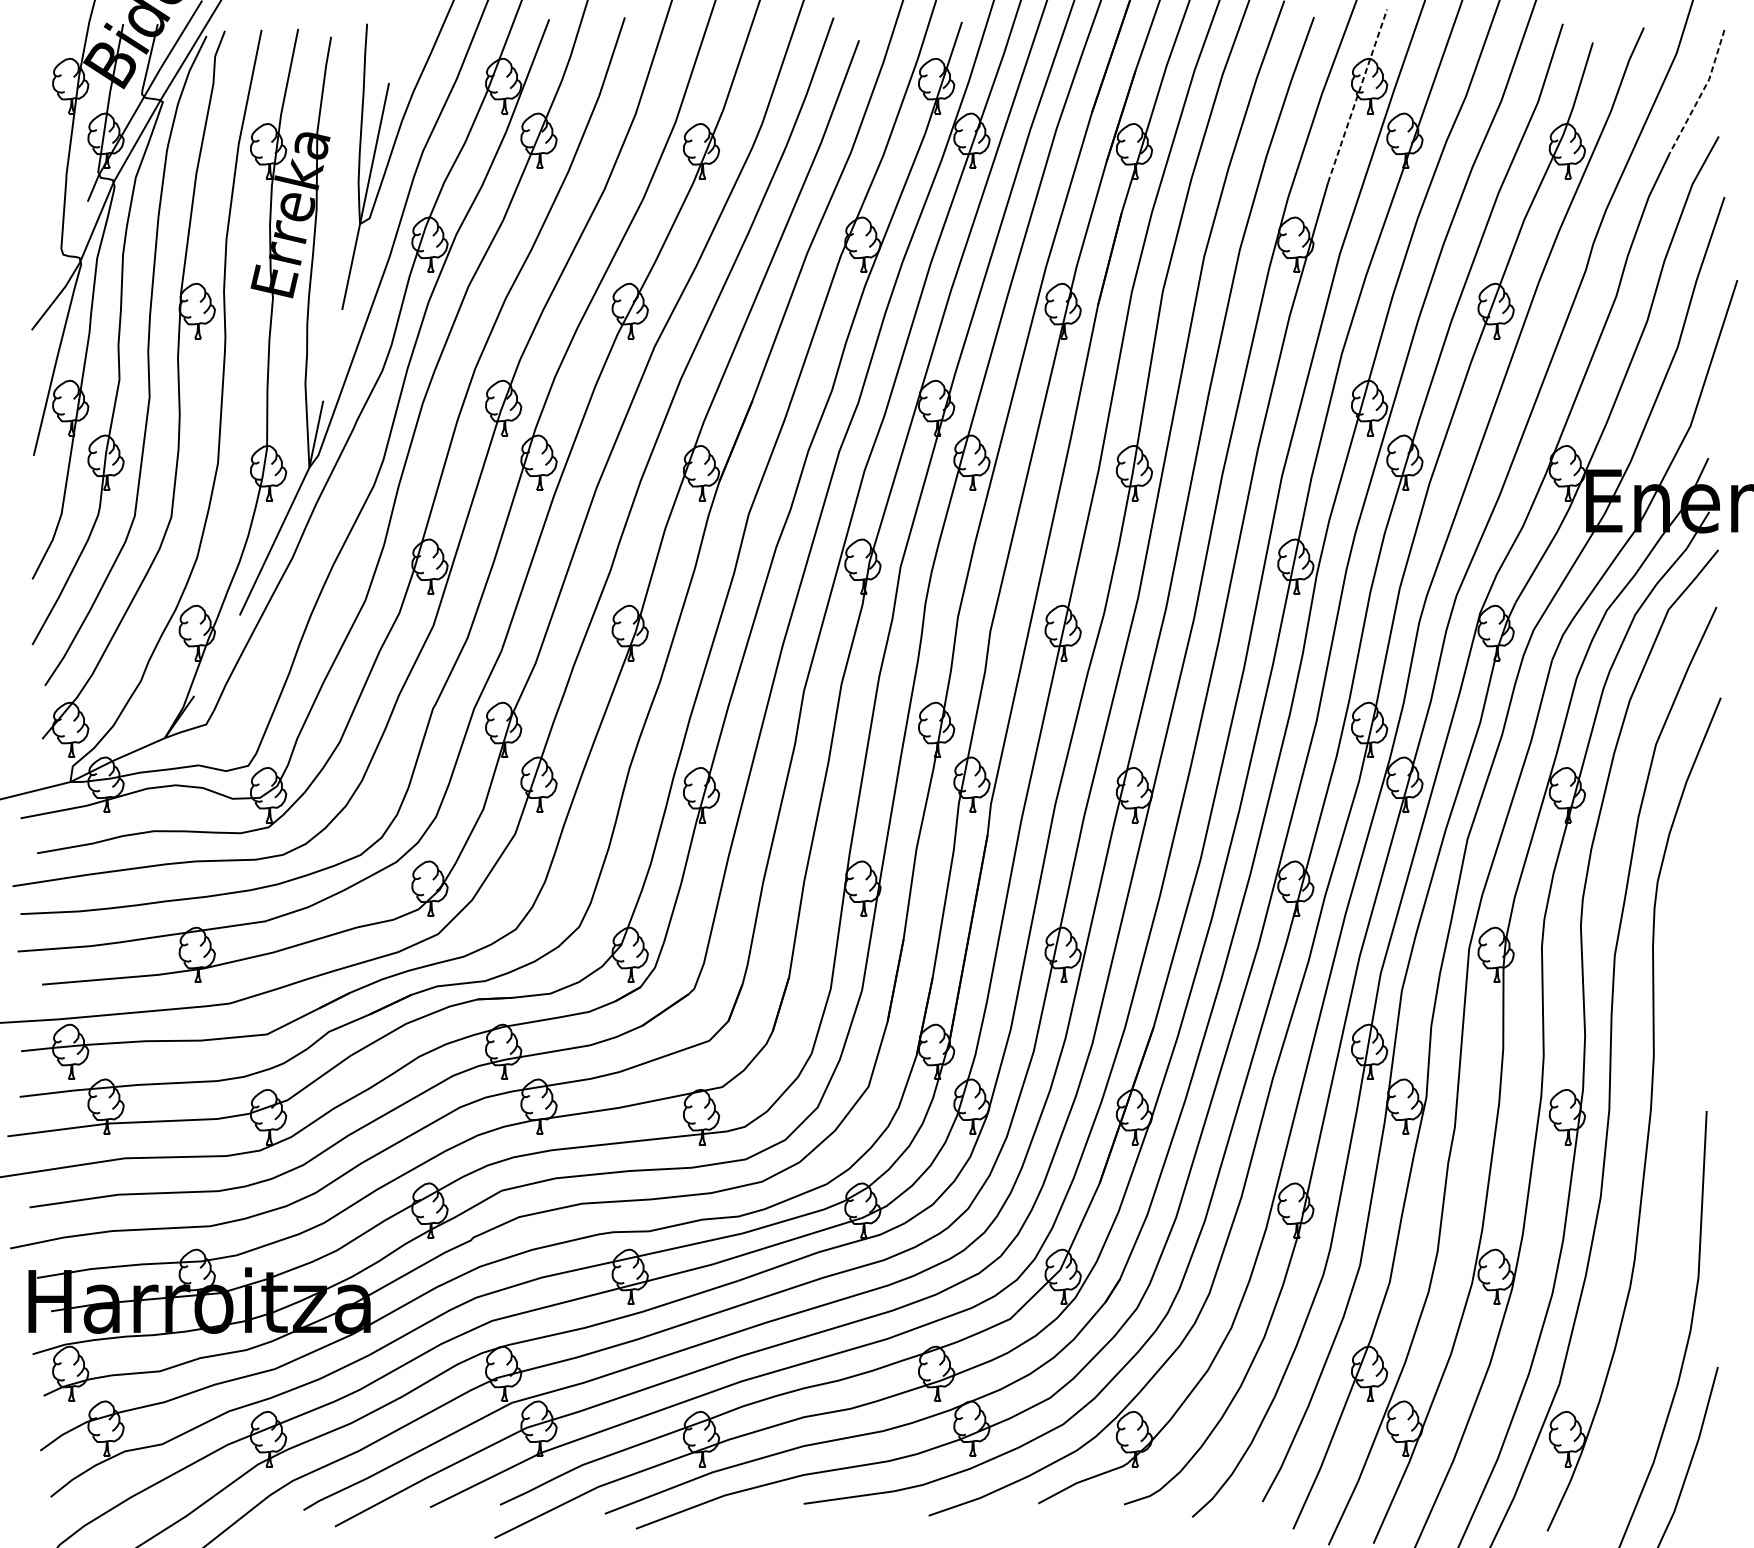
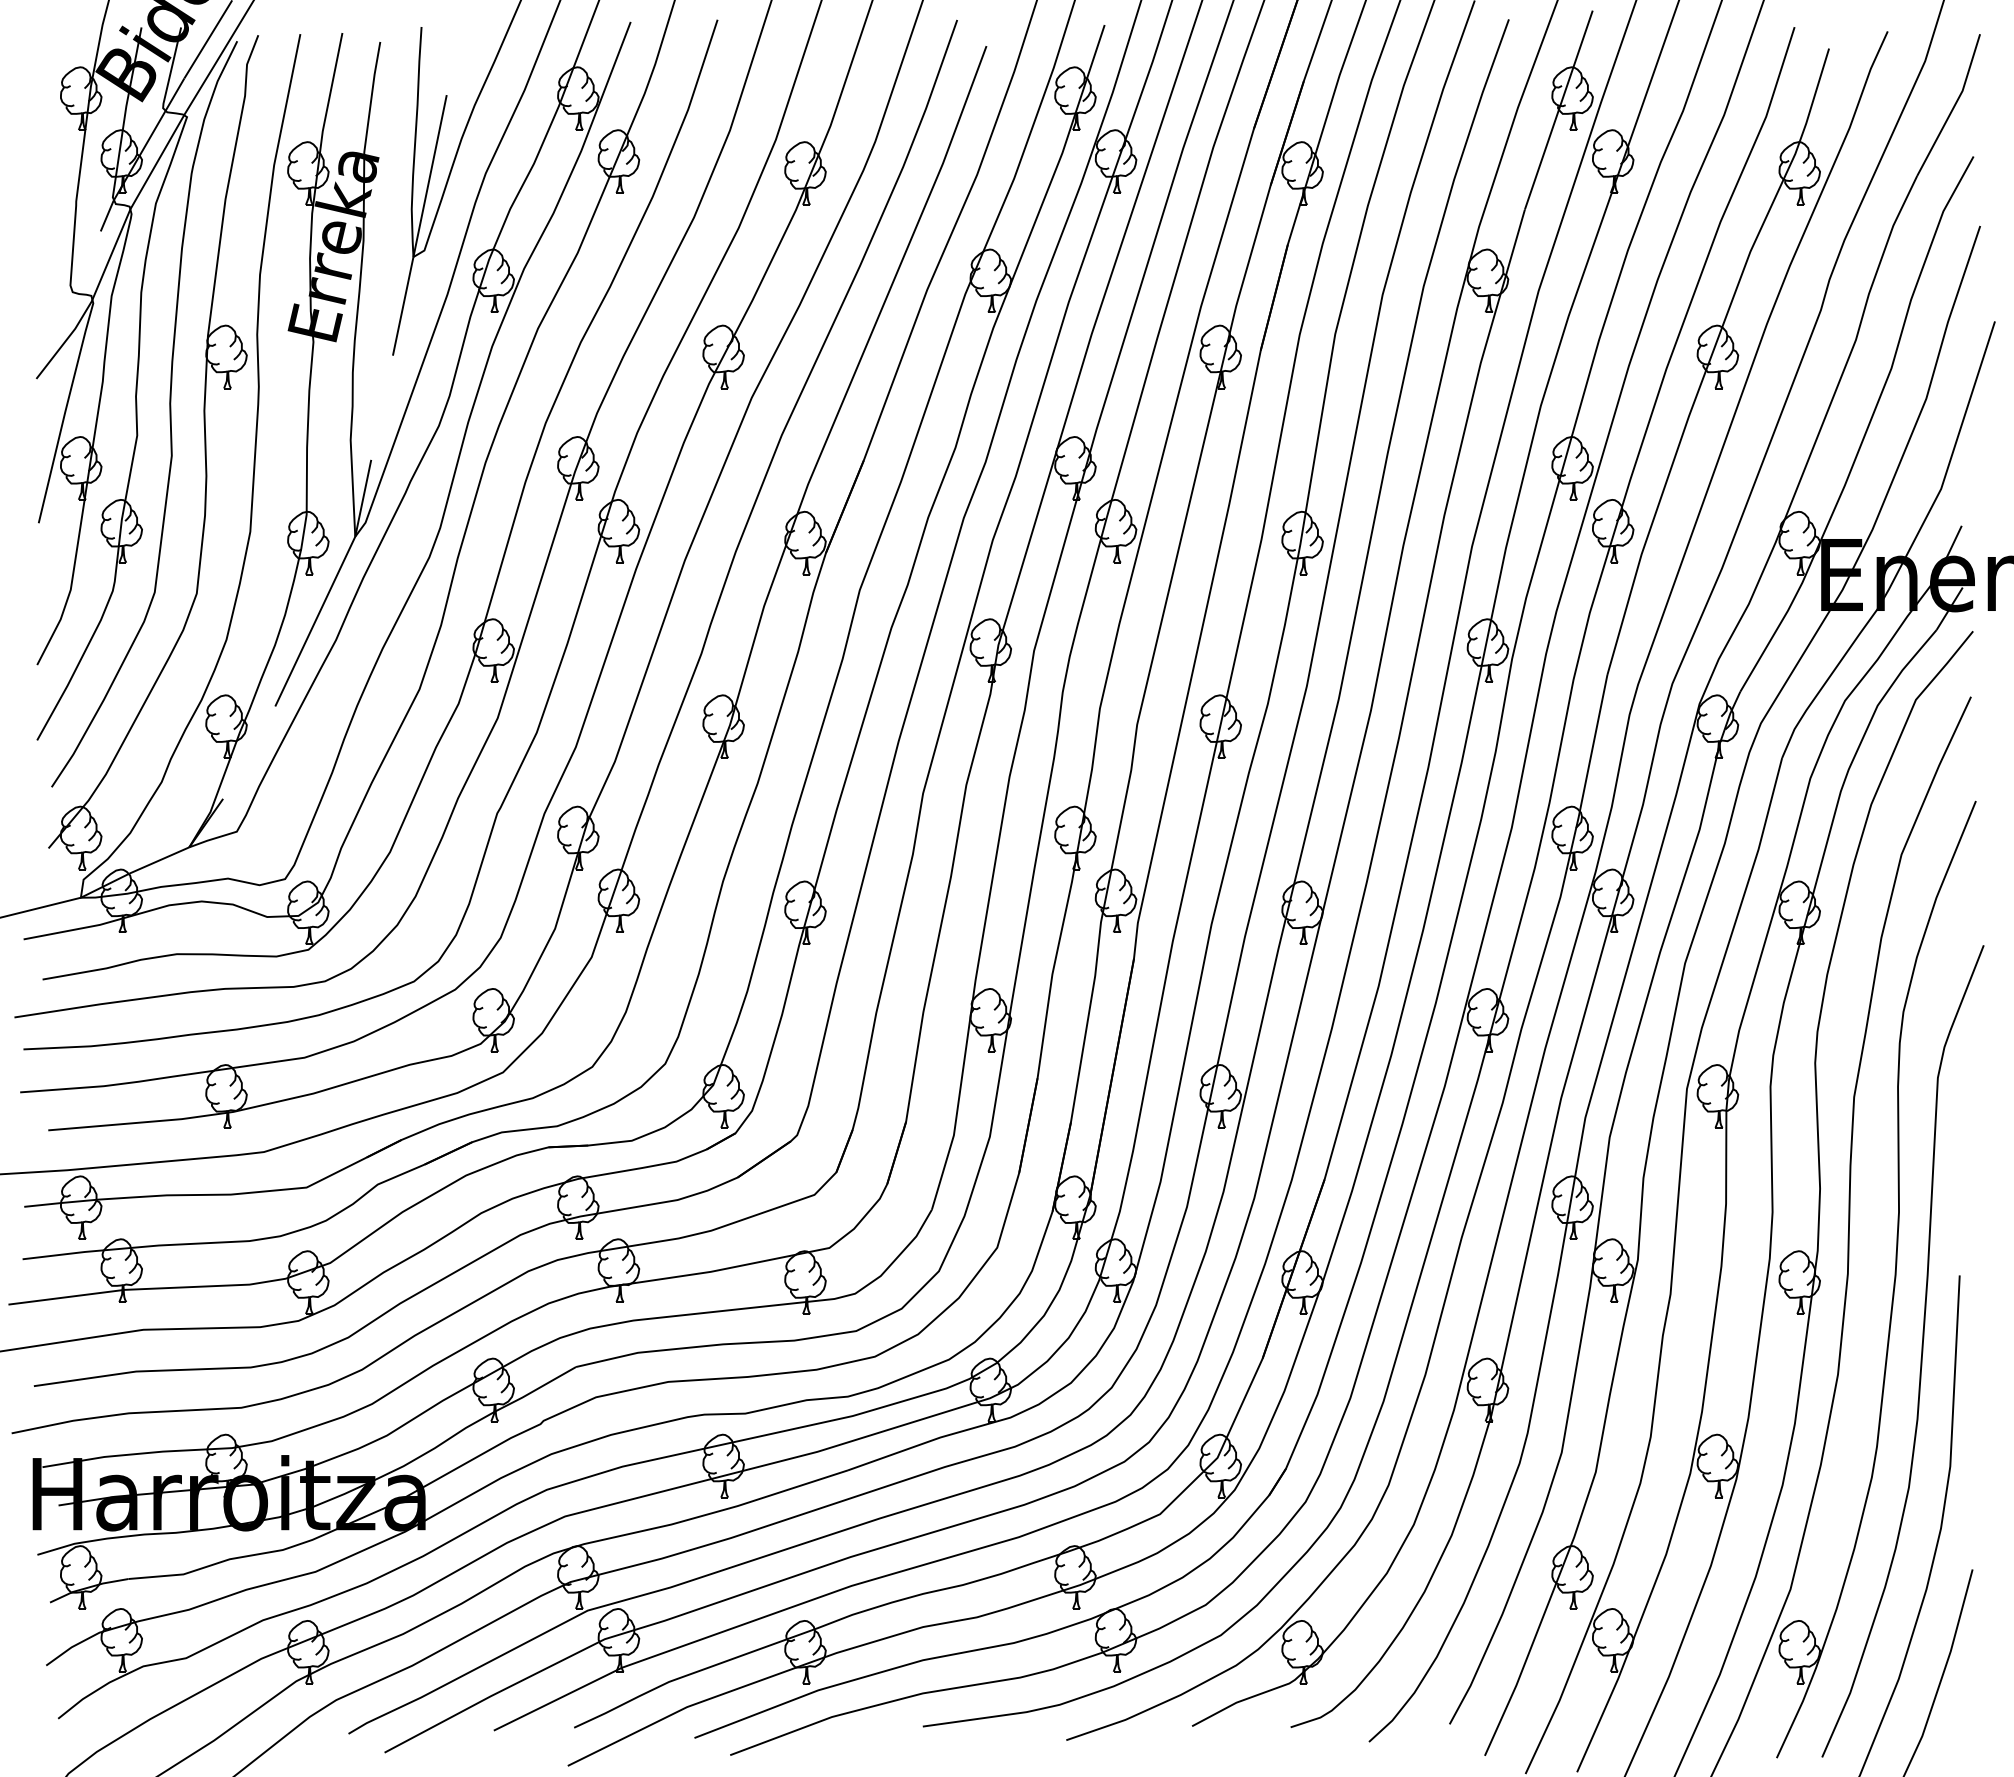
line: (1702, 92) -> (1954, 106), dashed -> solid
line: (1357, 95) -> (1558, 109), dashed -> solid
curve: (1673, 1177) -> (1921, 1351), added

